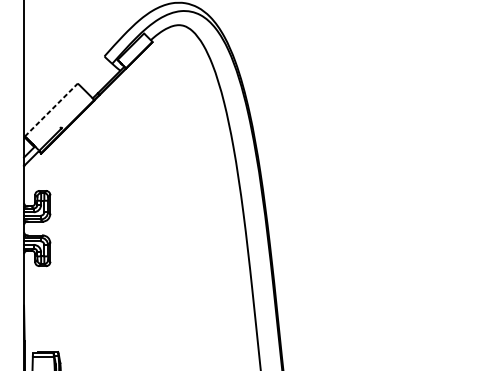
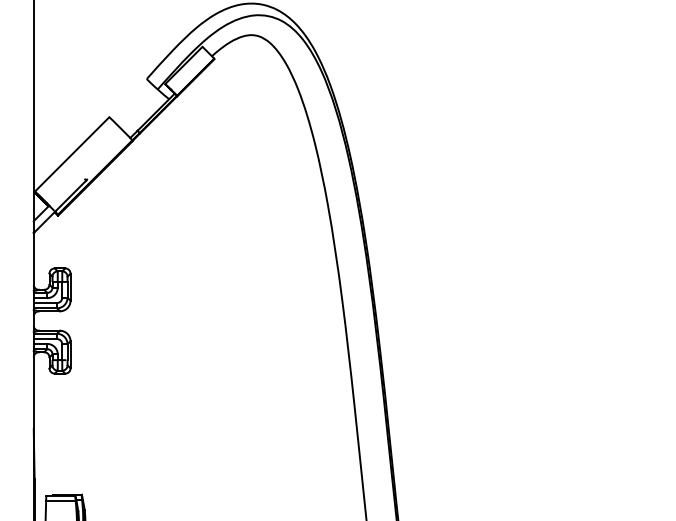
line: (51, 110) -> (72, 154), dashed -> solid

